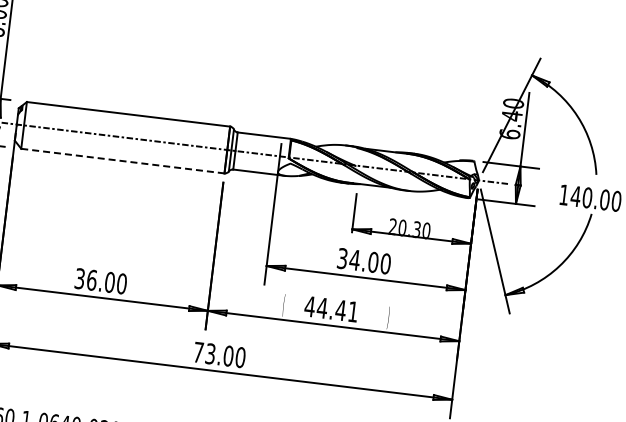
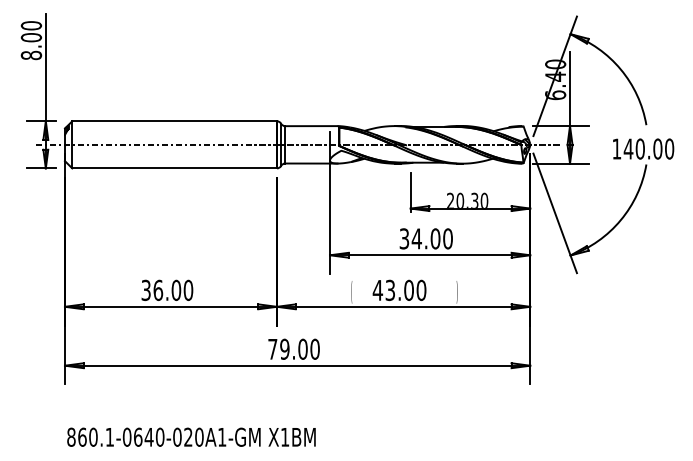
line: (123, 161) -> (175, 168), dashed -> solid
text: (337, 310) -> (405, 290), 44.41 -> 43.00
text: (210, 353) -> (284, 348), 73.00 -> 79.00

